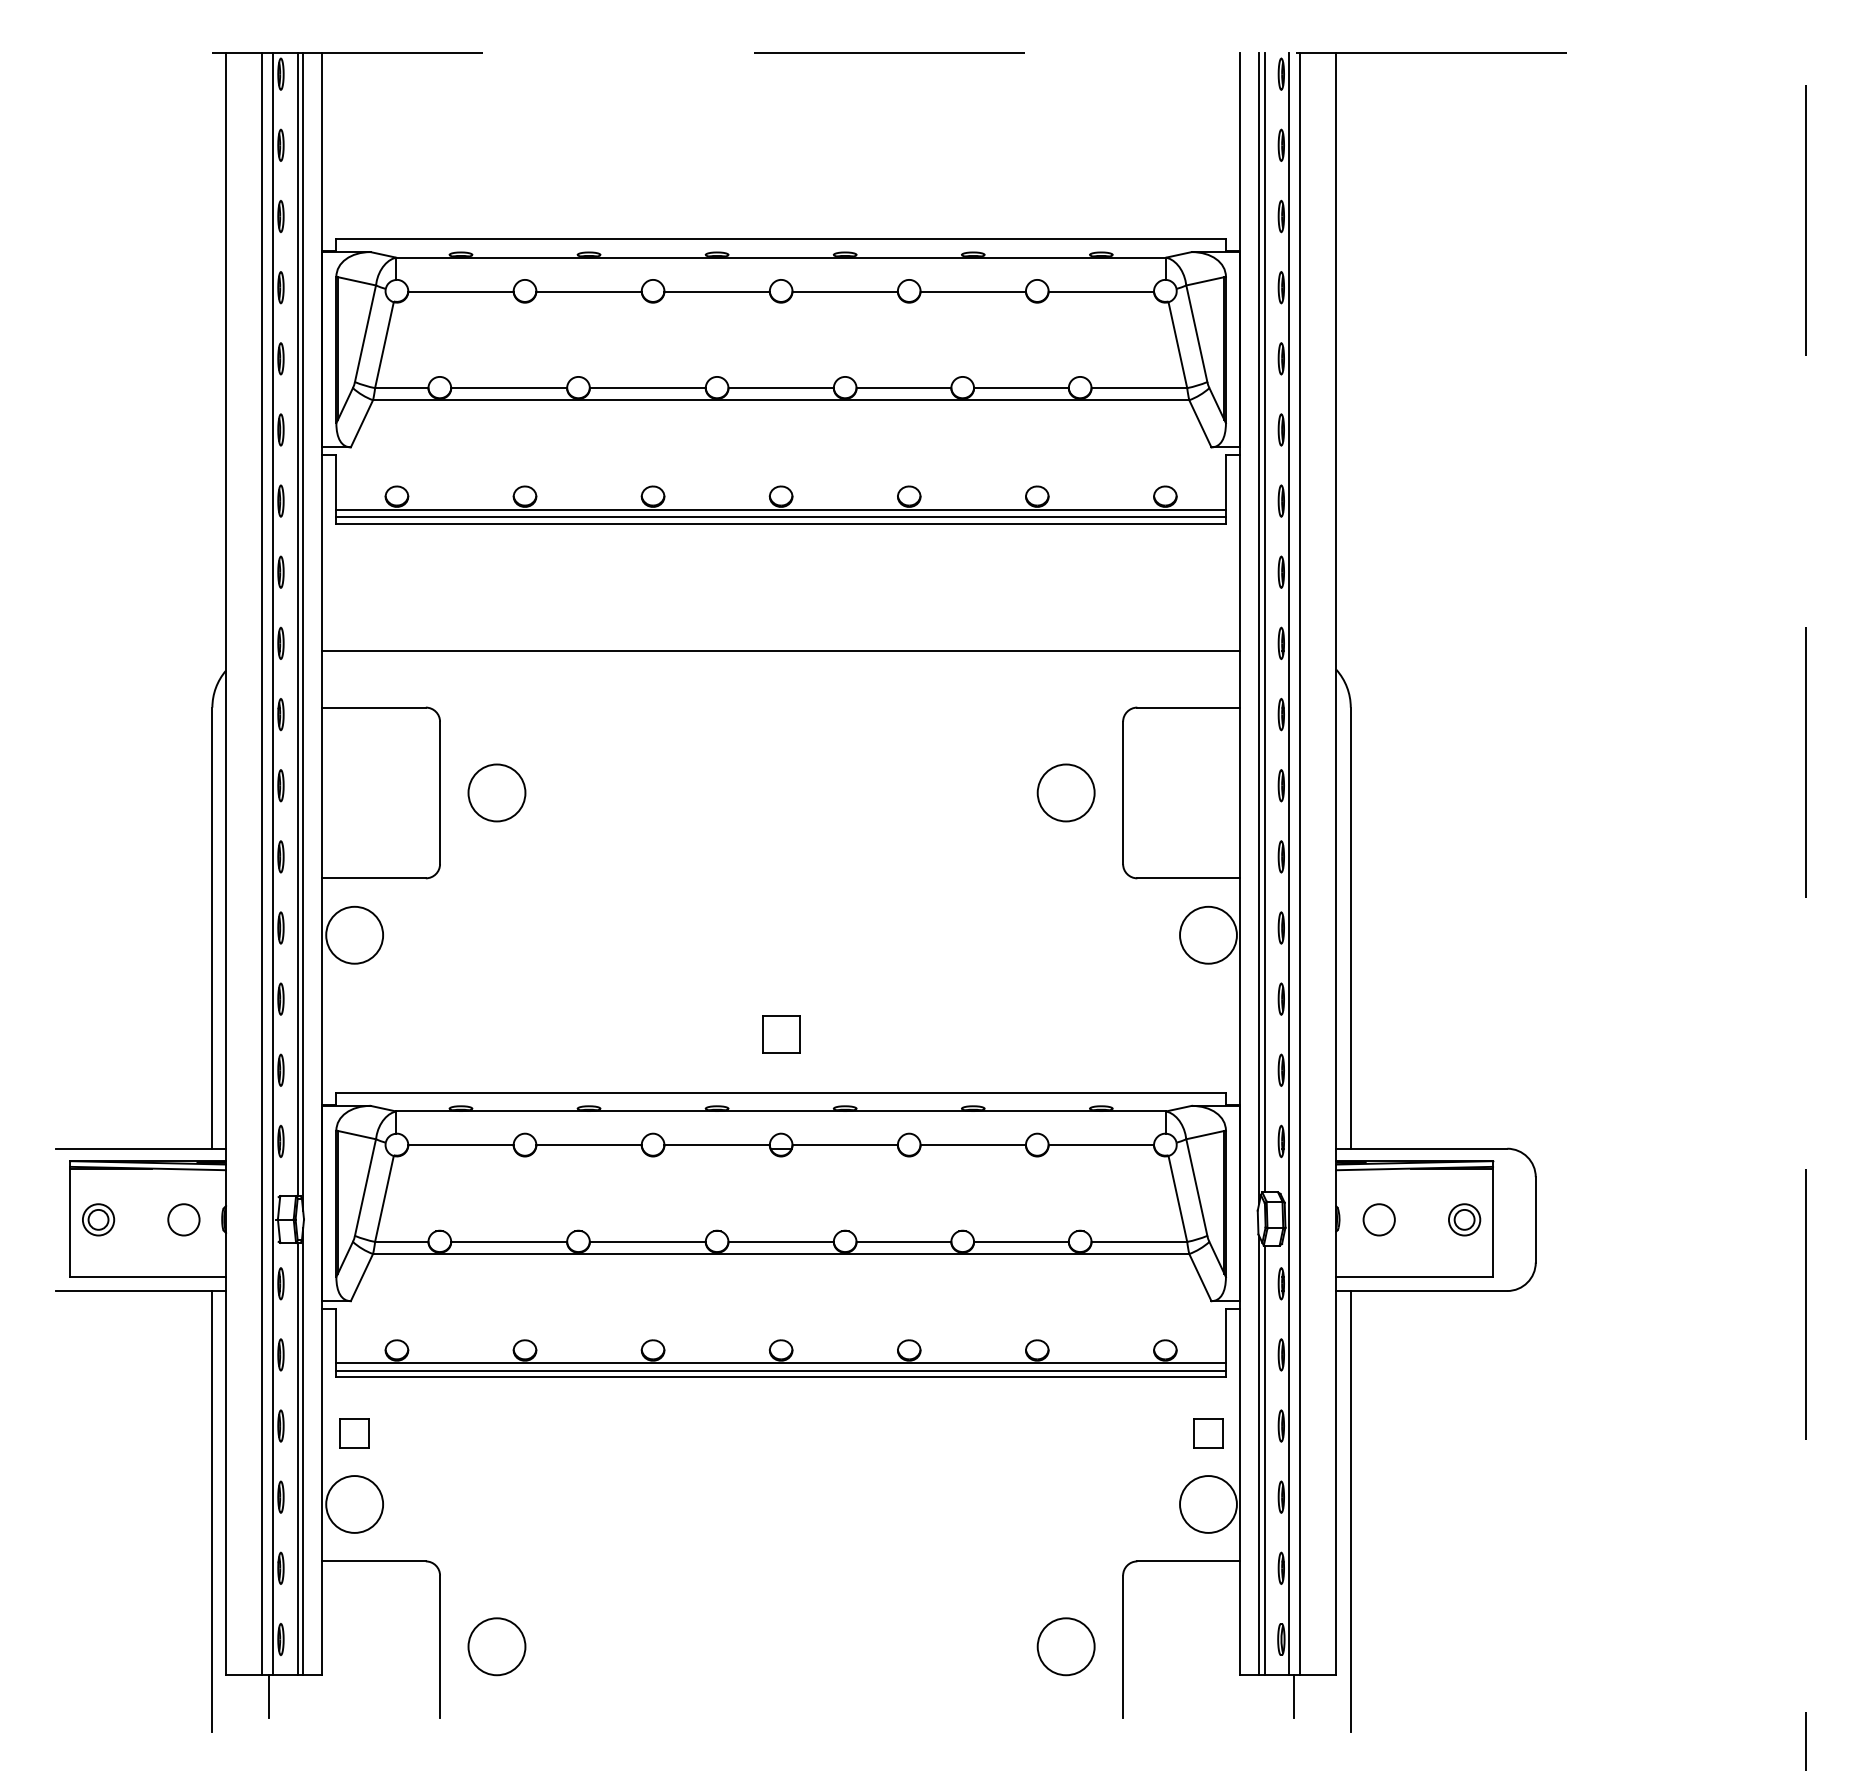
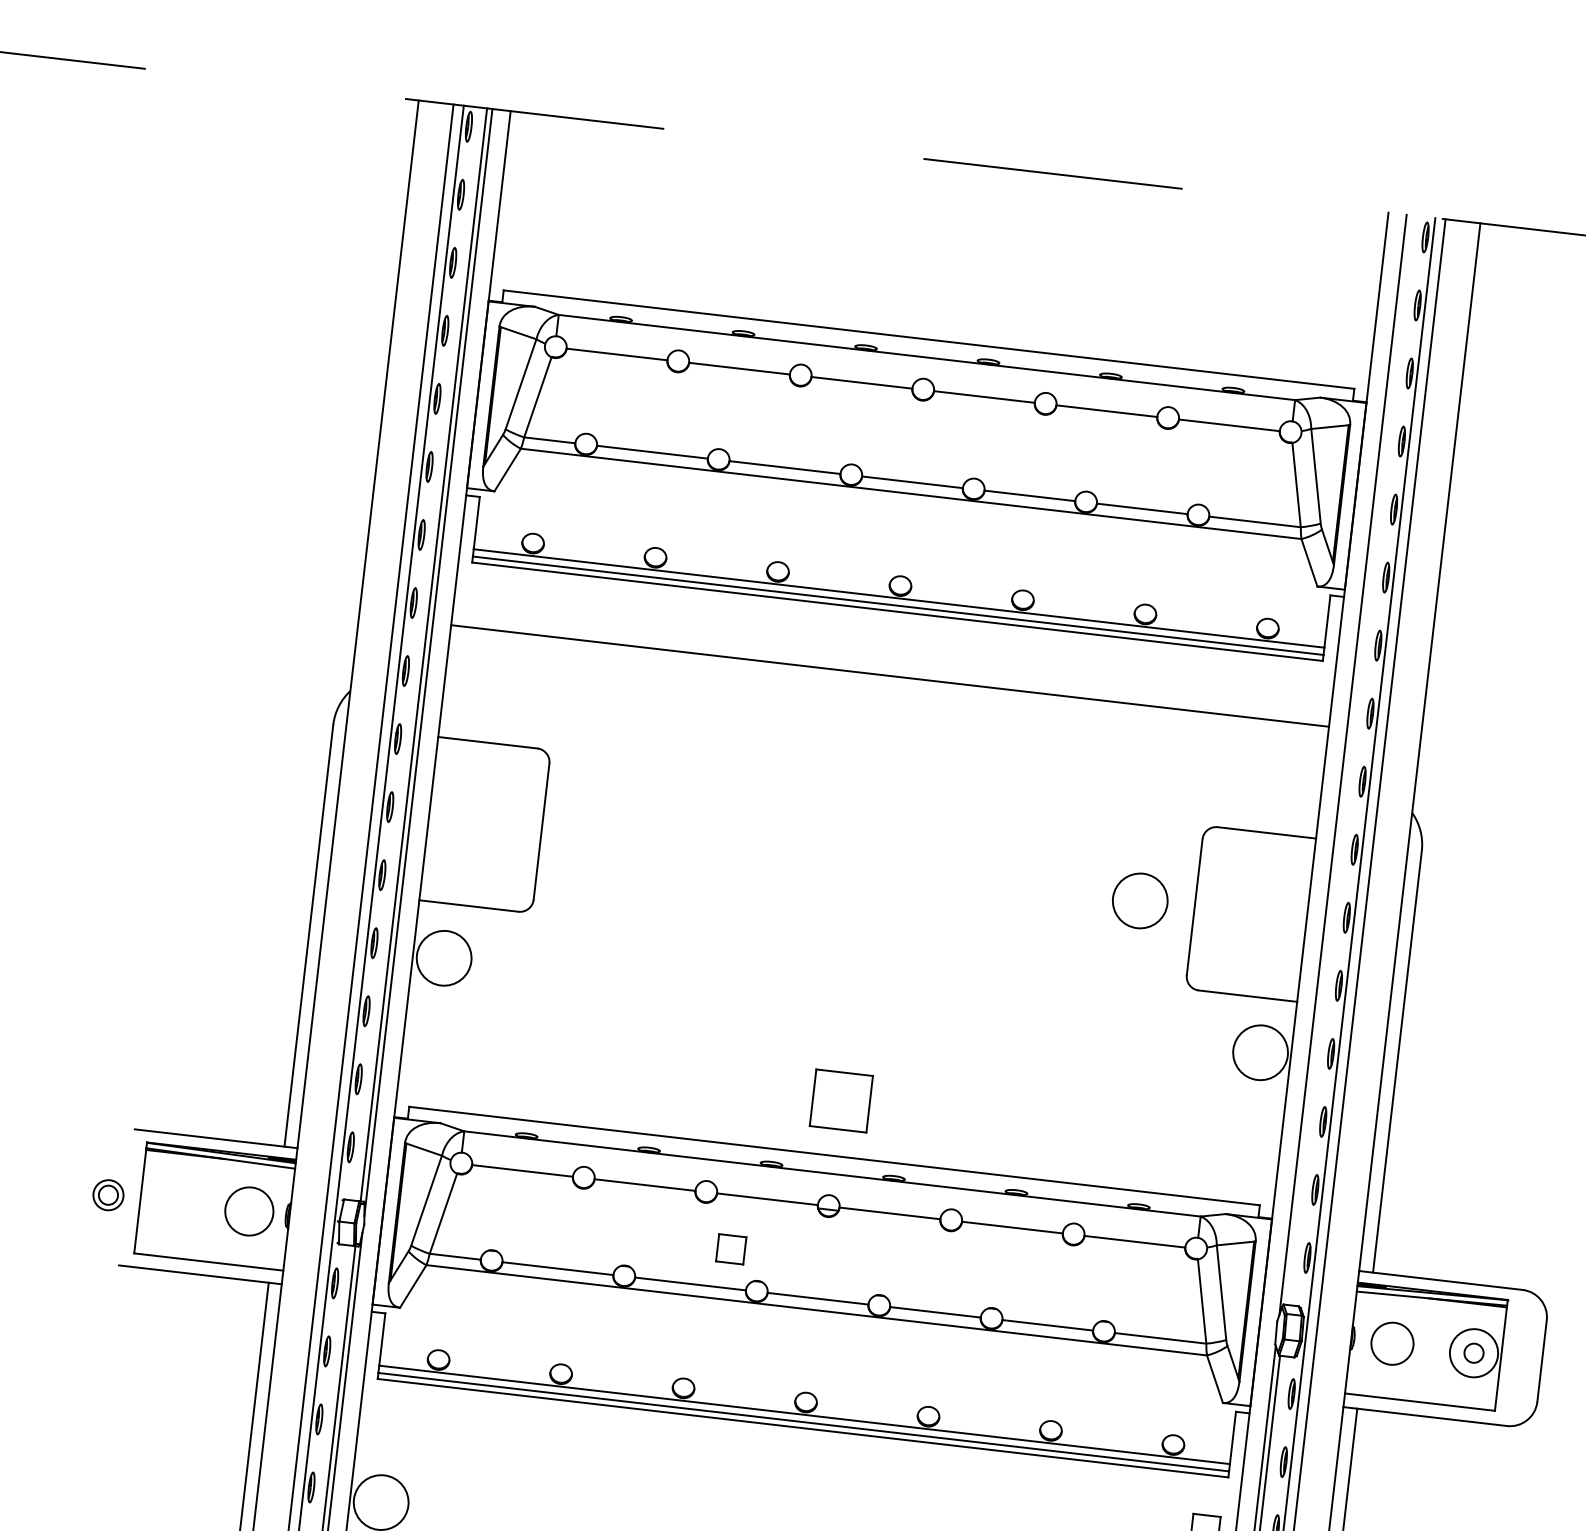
line: (1264, 622) -> (1348, 759), removed
line: (781, 650) -> (890, 675), moved
circle: (496, 792) -> (595, 837), removed
part: (781, 1034) -> (841, 1100), size x1.6
part: (98, 1219) -> (108, 1194), moved
circle: (183, 1219) -> (249, 1211), size x1.6
circle: (1378, 1219) -> (1391, 1343), size x1.4
circle: (1464, 1219) -> (1473, 1352), size x1.6
part: (354, 1433) -> (731, 1249), moved

